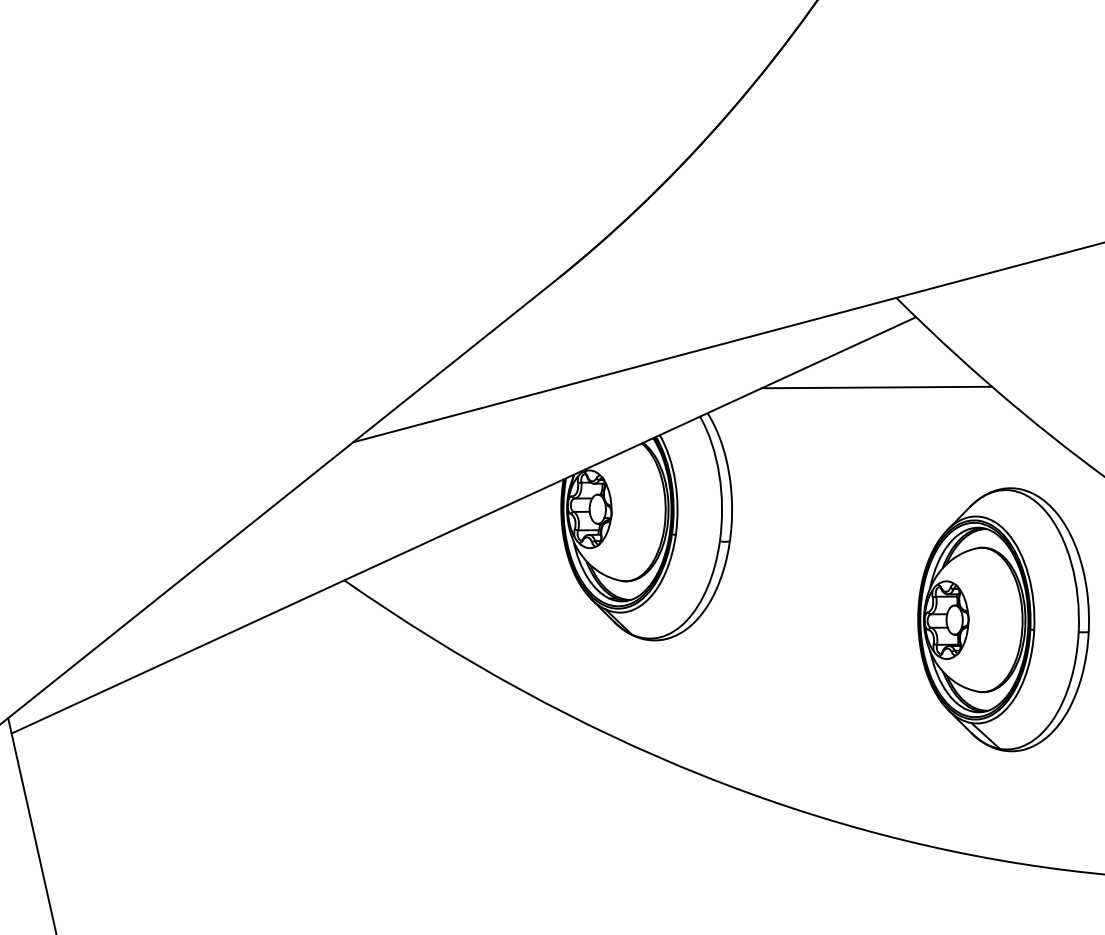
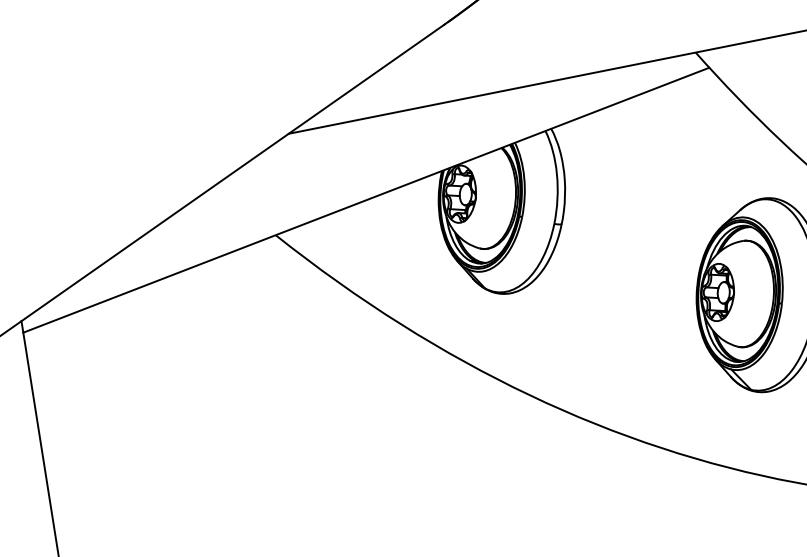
line: (876, 387) -> (676, 117), removed

